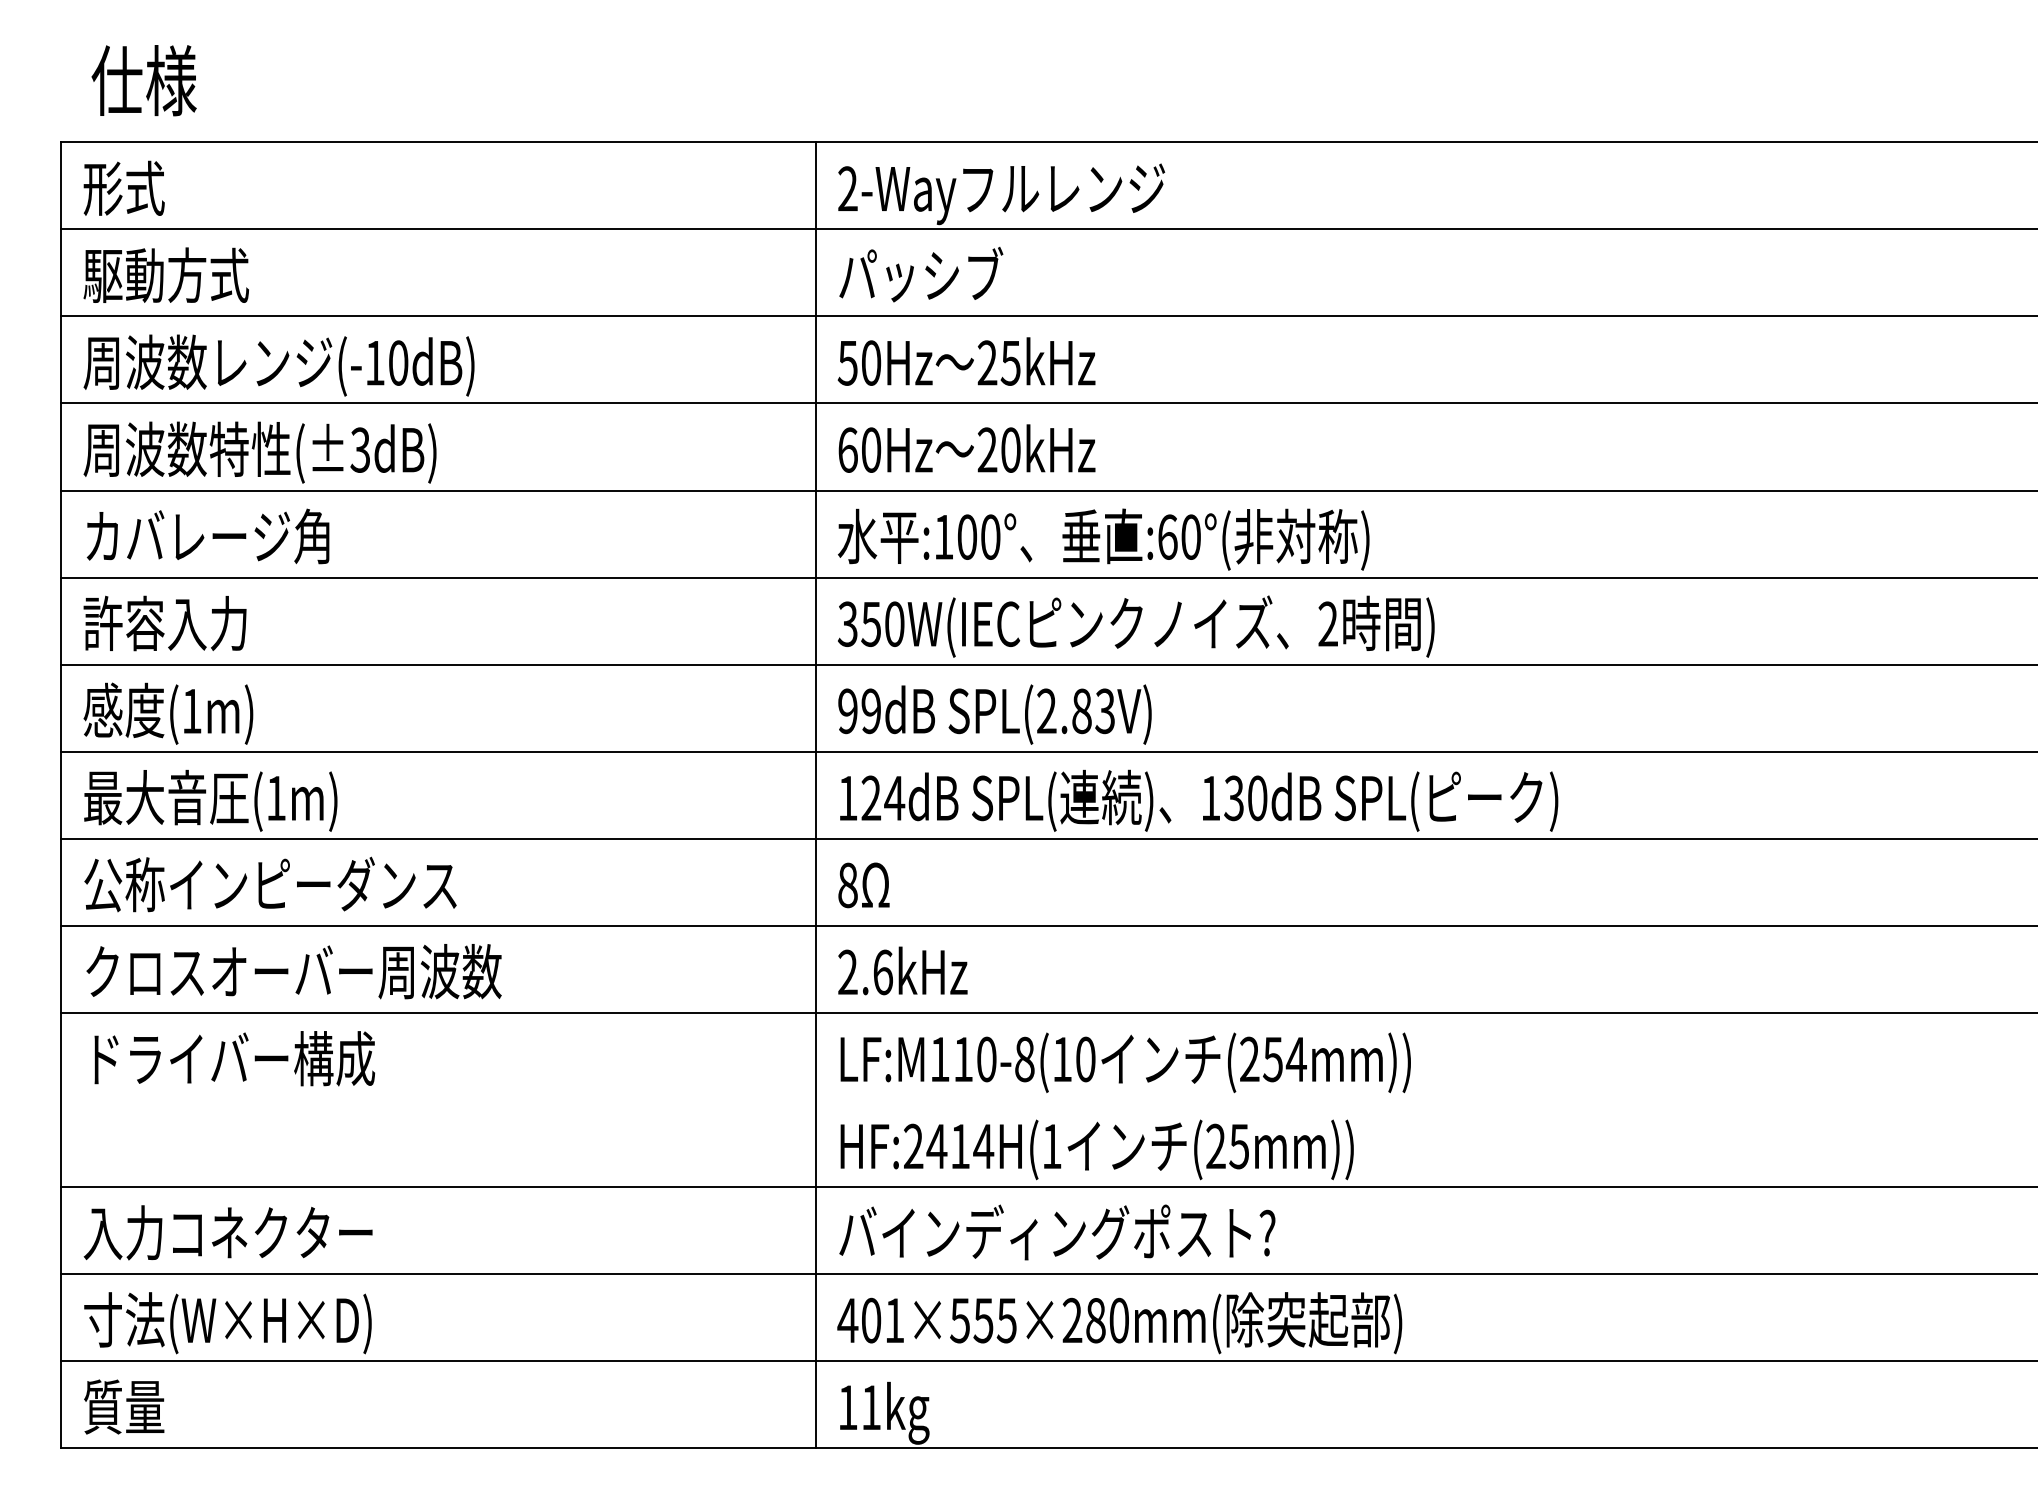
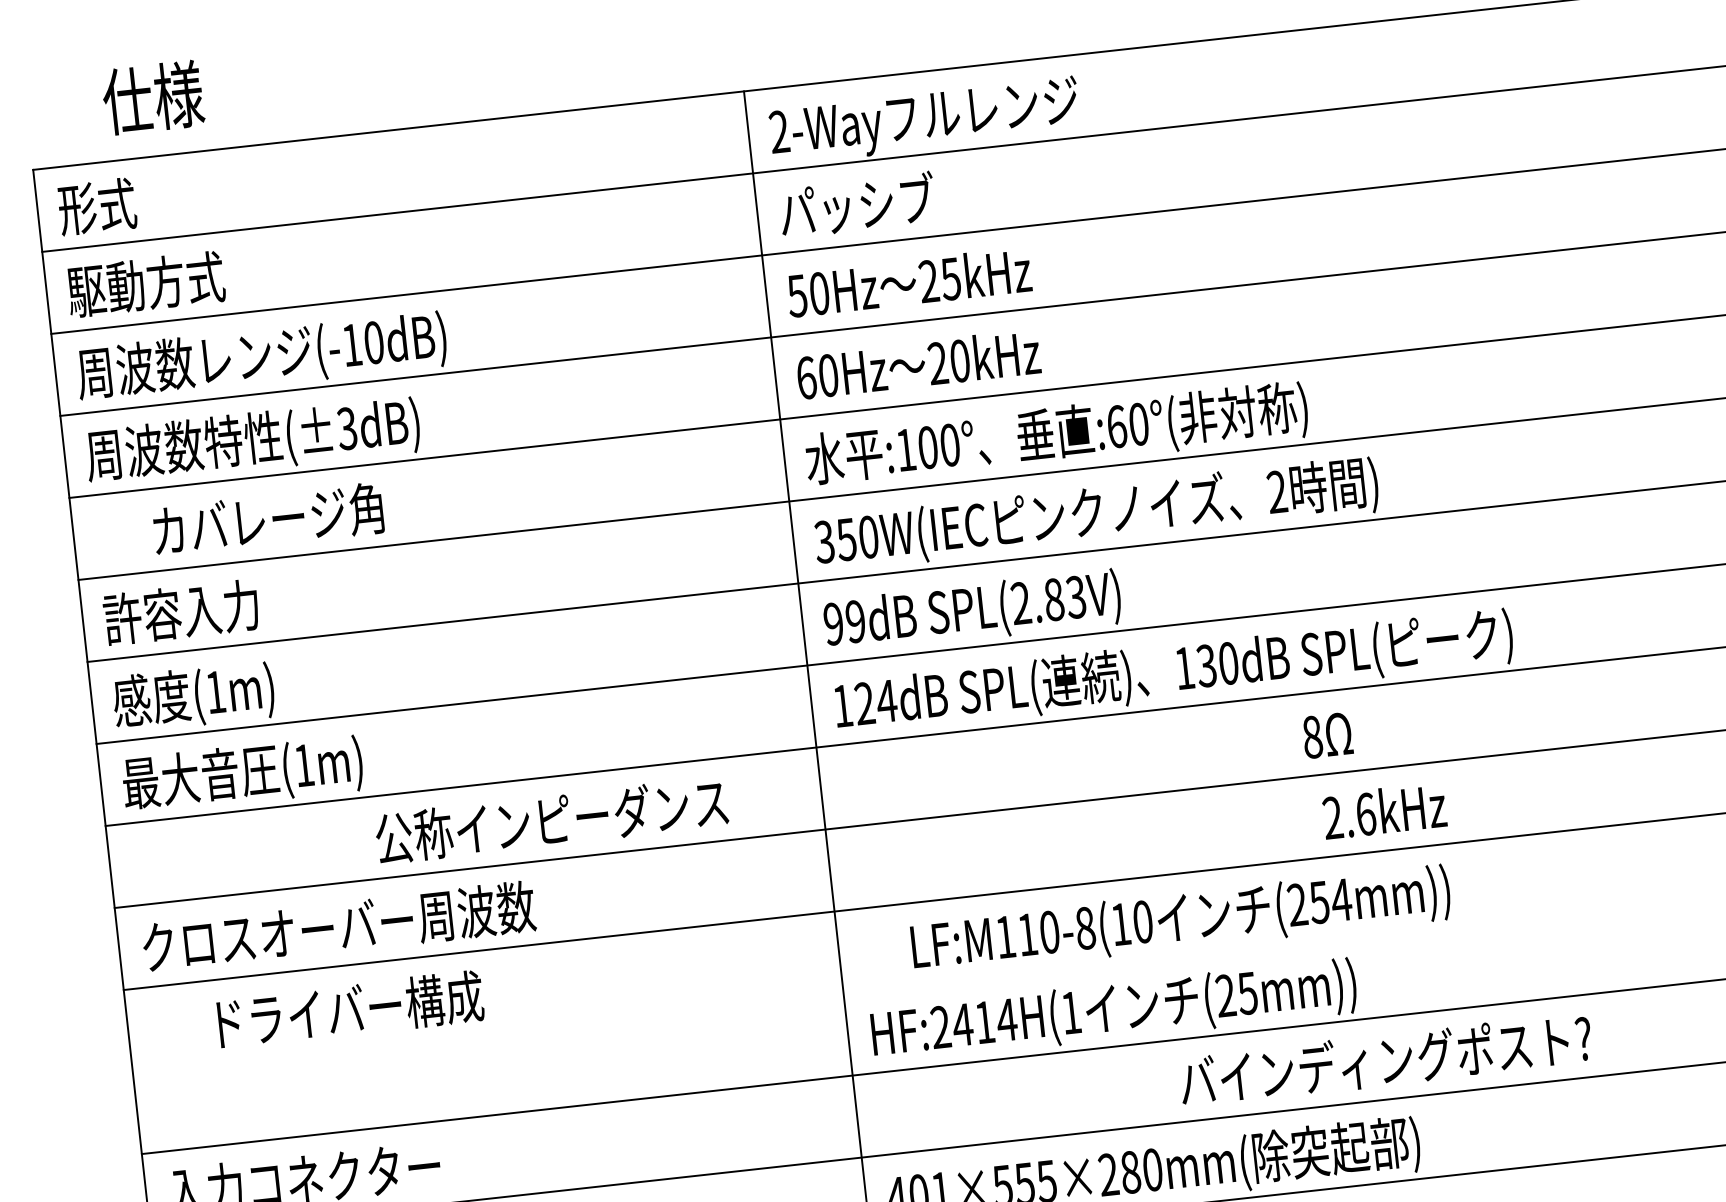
text: (143, 80) -> (152, 97), moved
text: (207, 536) -> (267, 519), moved
text: (270, 884) -> (551, 820), moved
text: (863, 885) -> (1327, 735), moved
text: (902, 970) -> (1384, 810), moved
text: (234, 1058) -> (350, 1009), moved
text: (1125, 1062) -> (1180, 920), moved
text: (1057, 1232) -> (1385, 1060), moved

